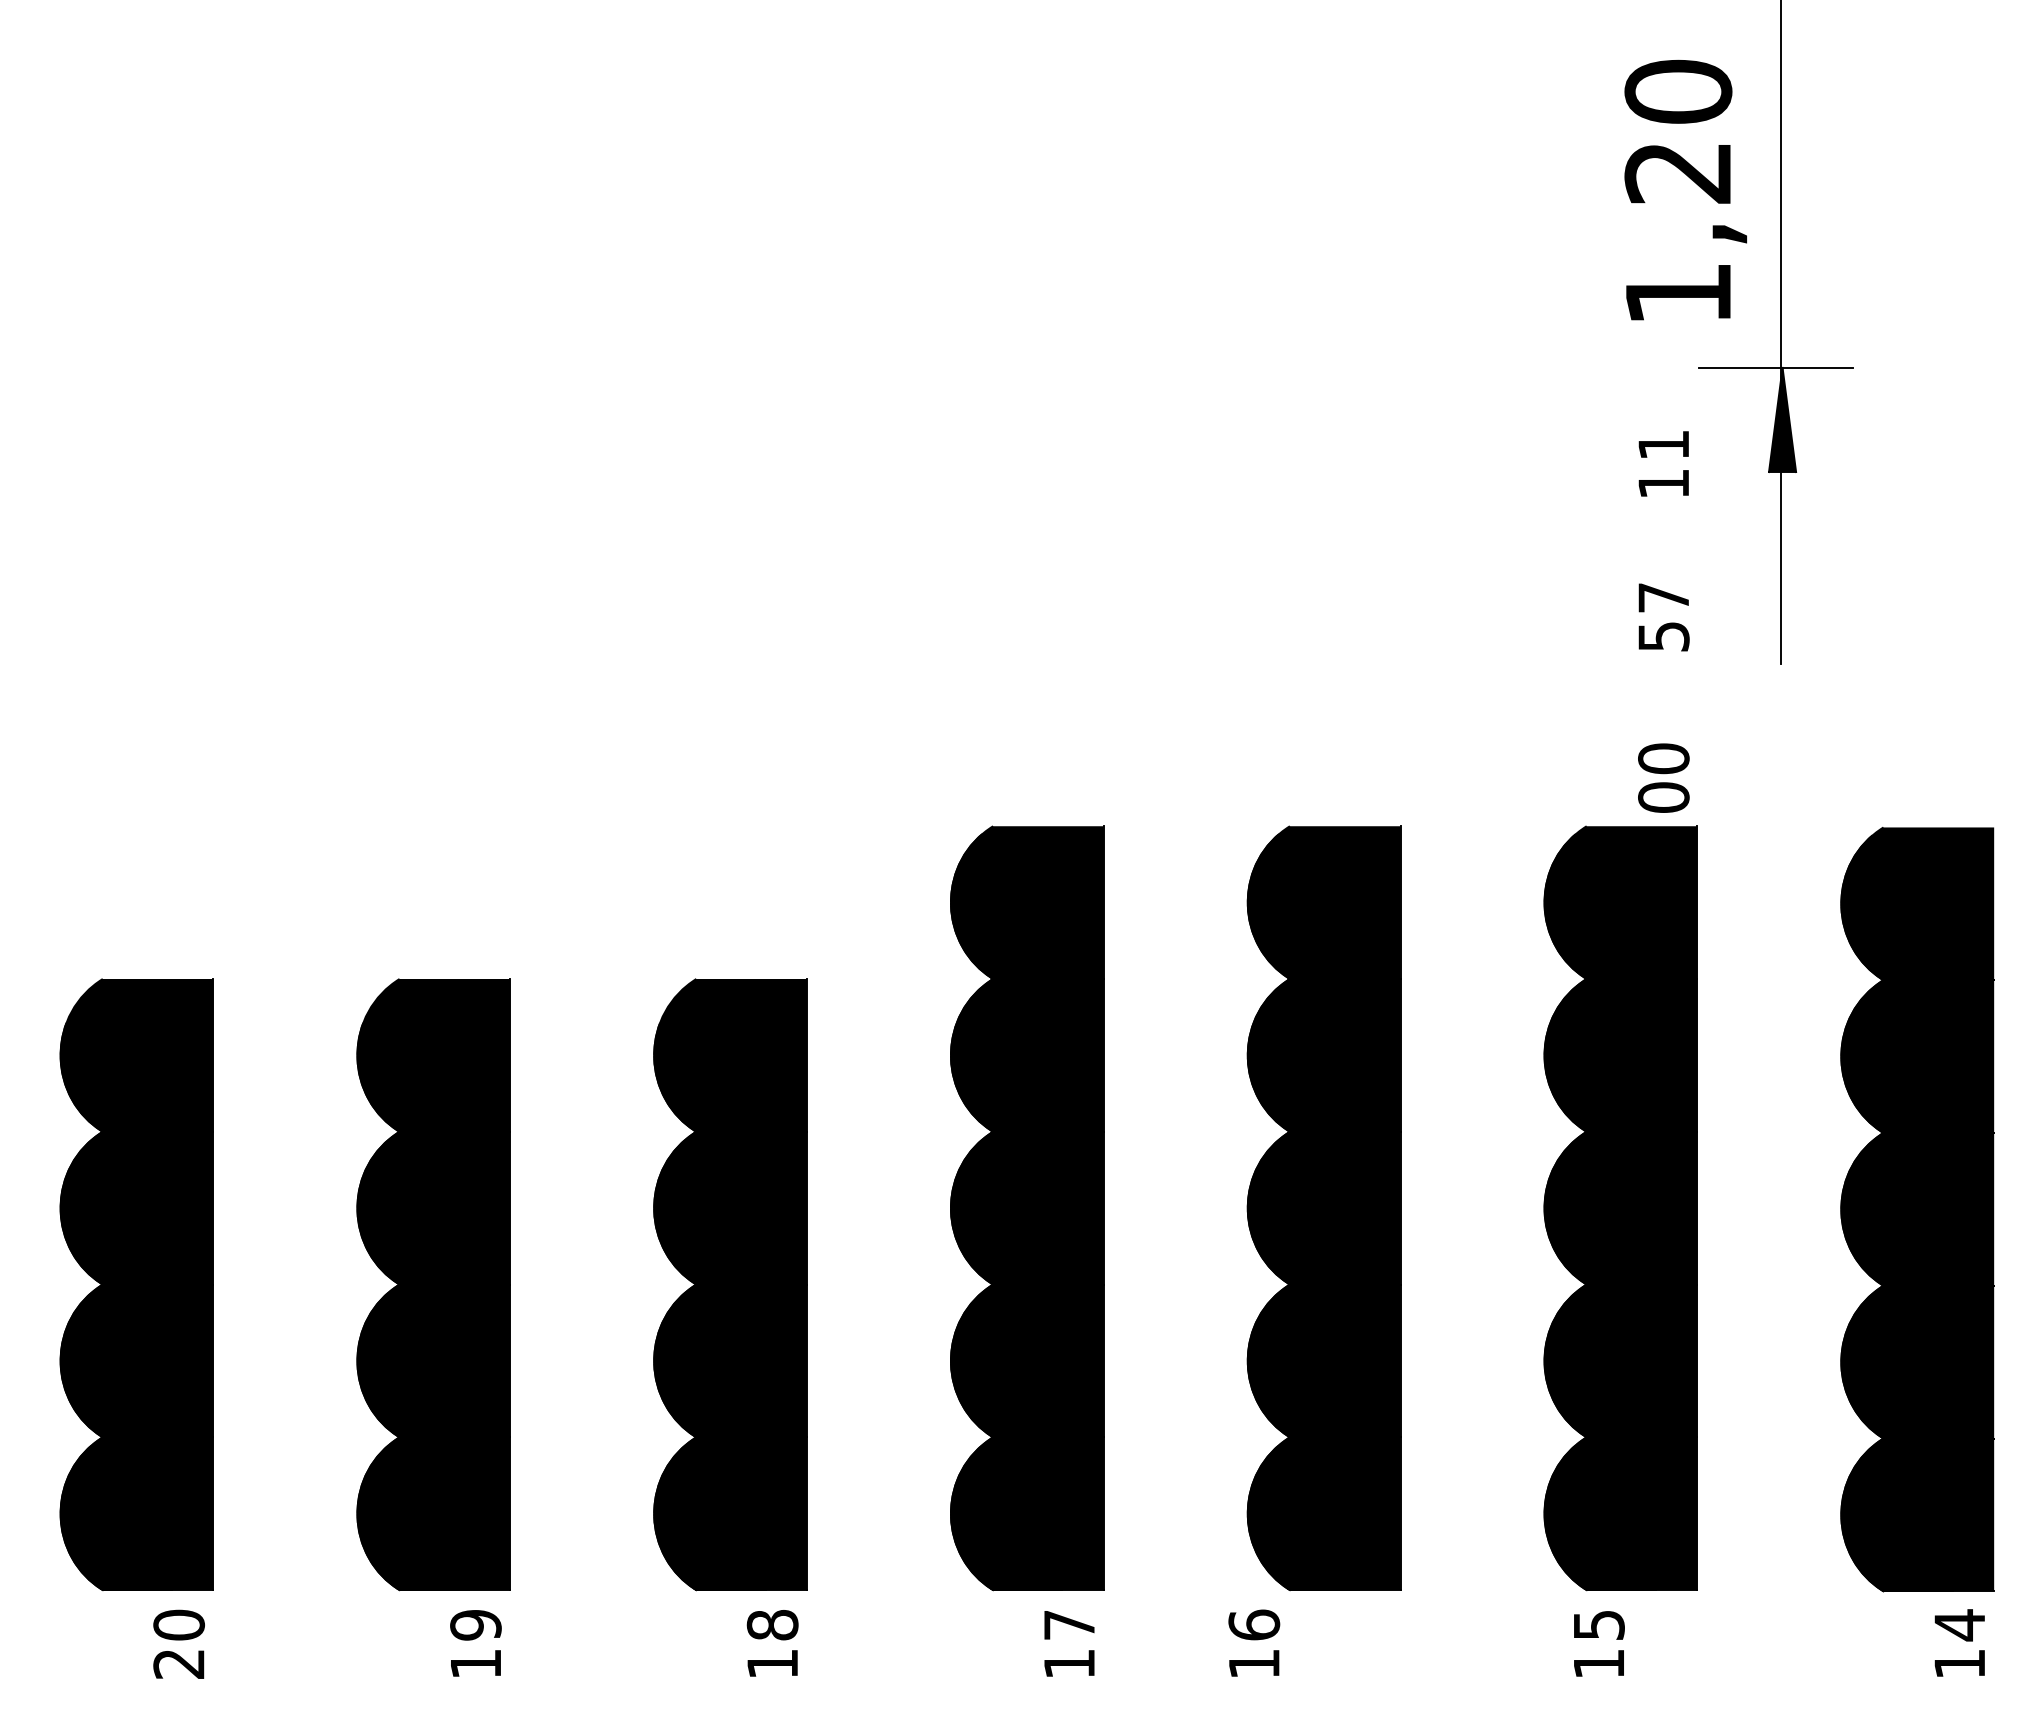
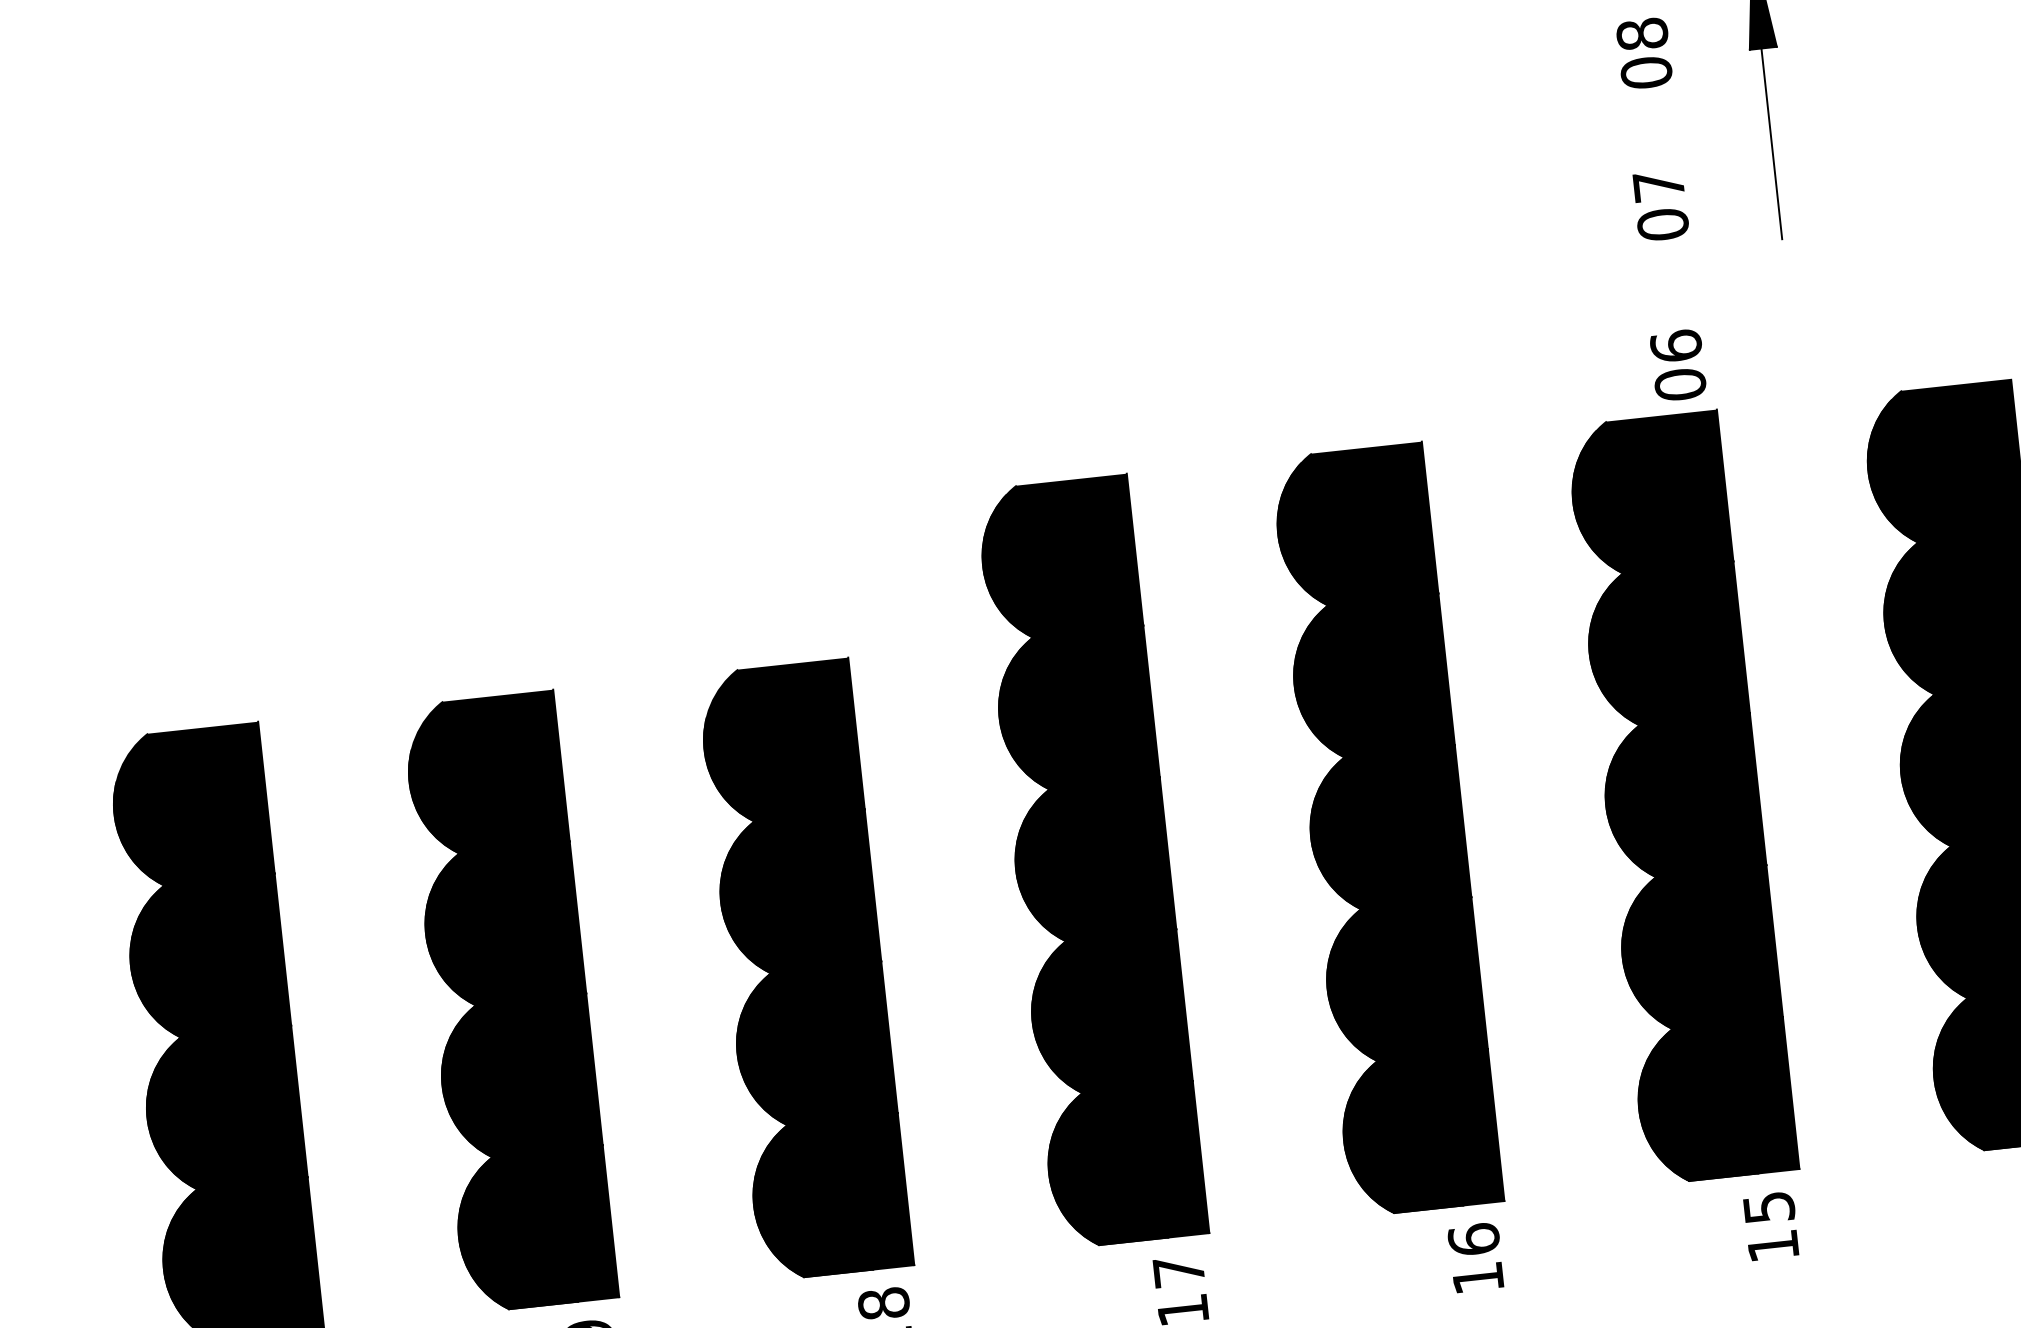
text: (1663, 464) -> (1644, 53), 11 -> 08
text: (1663, 636) -> (1662, 224), 57 -> 07
text: (1663, 758) -> (1675, 345), 00 -> 06
text: (1254, 1642) -> (1476, 1256), moved
text: (1599, 1643) -> (1771, 1225), moved

